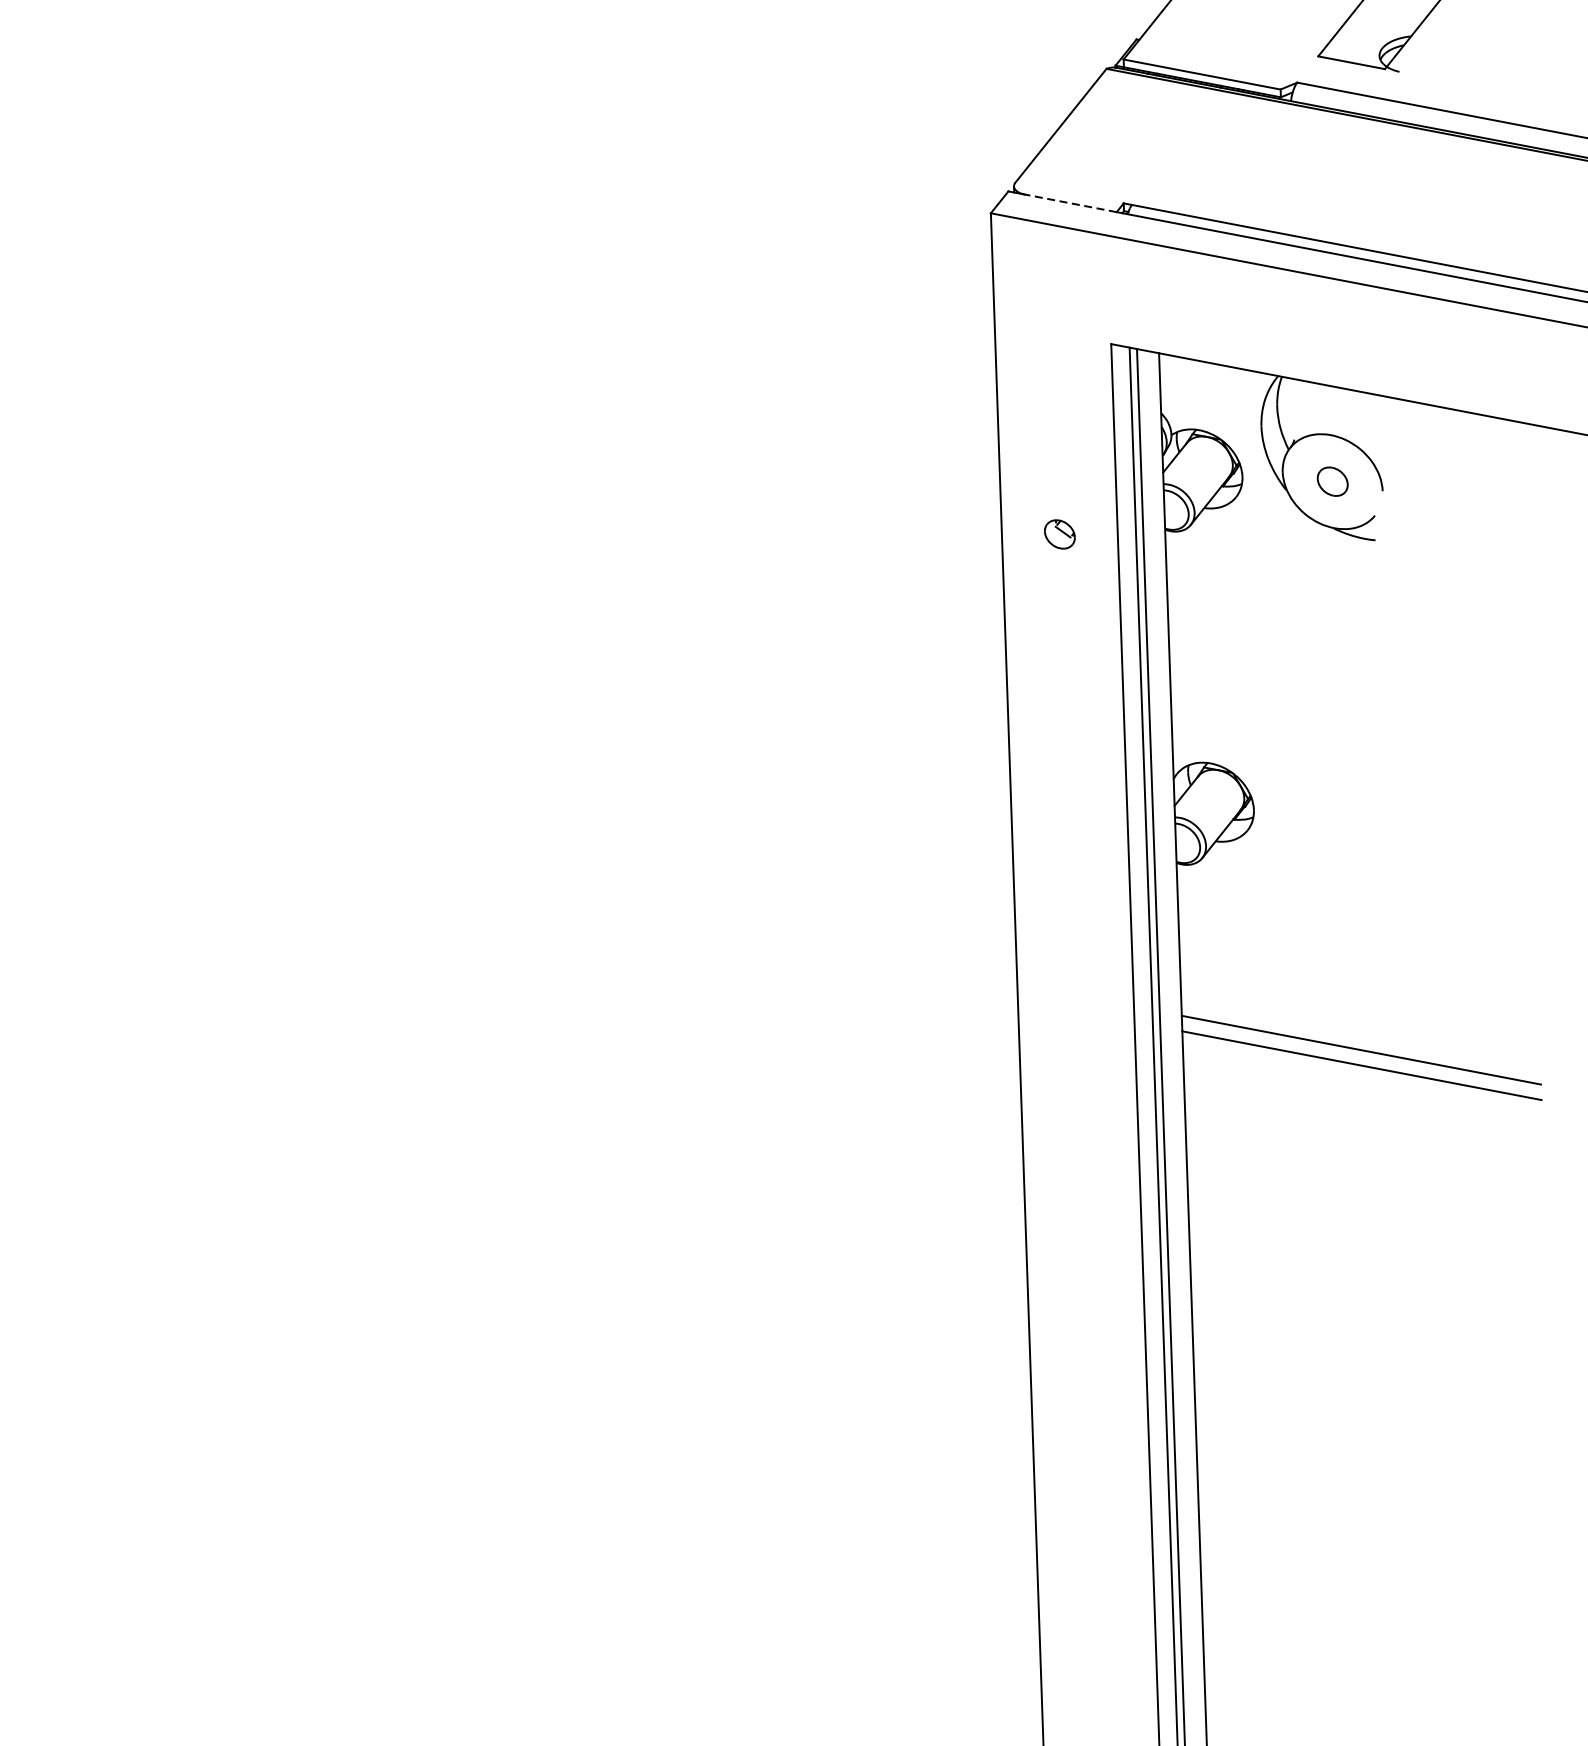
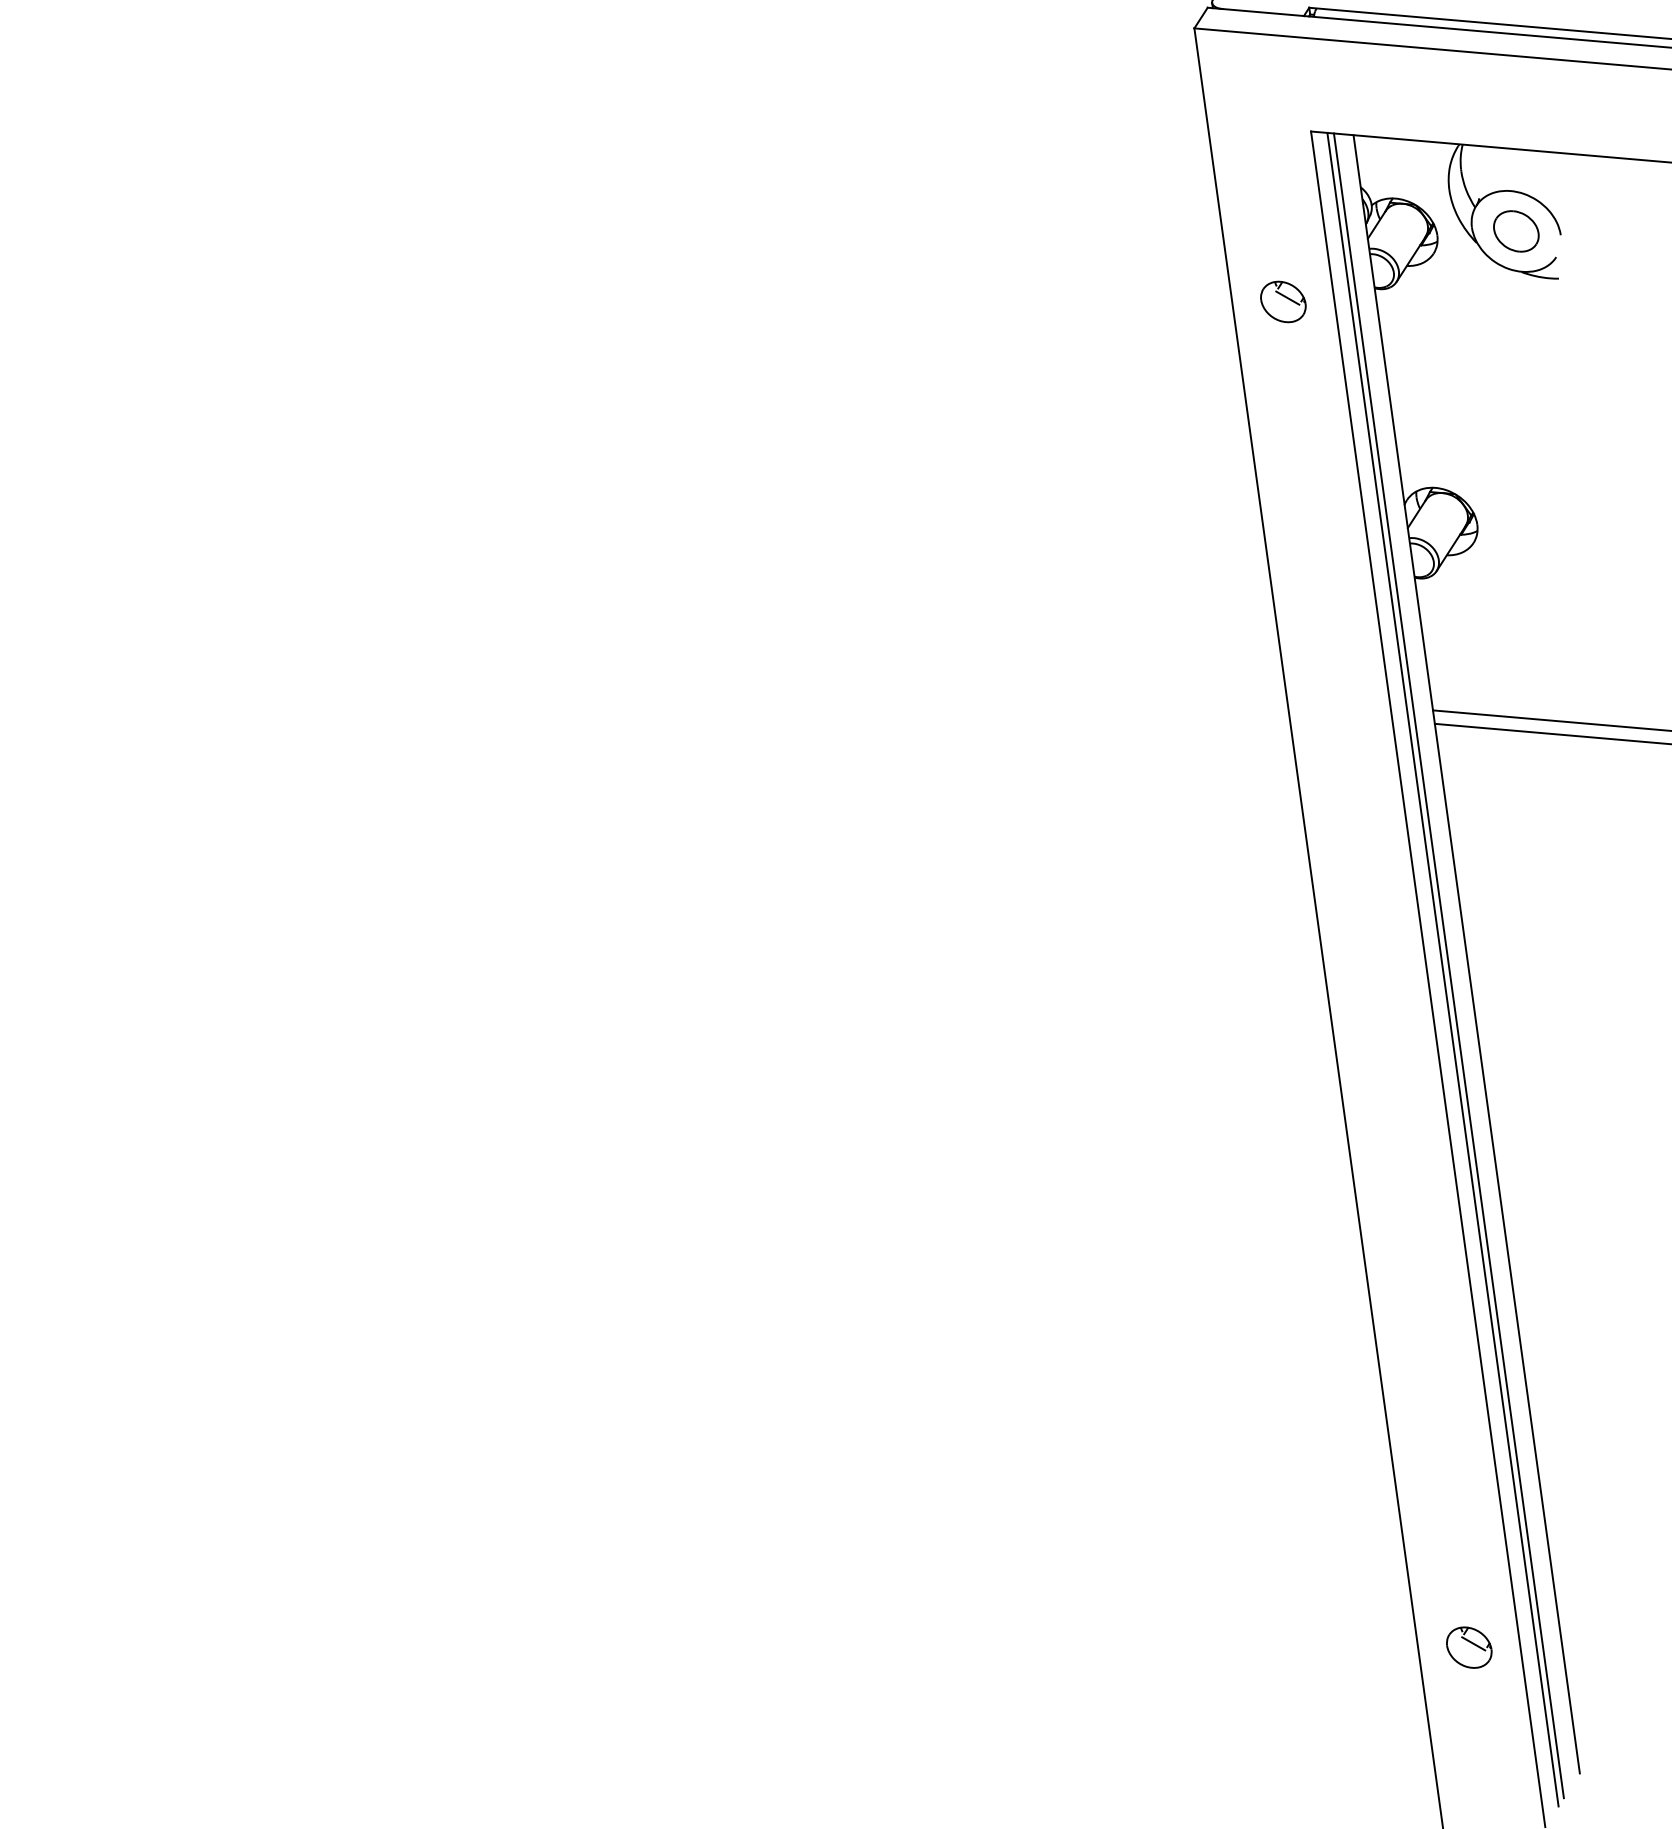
line: (1071, 203) -> (1263, 12), dashed -> solid
part: (1332, 481) -> (1516, 231), size x1.67
part: (1060, 533) -> (1283, 301), size x1.67

